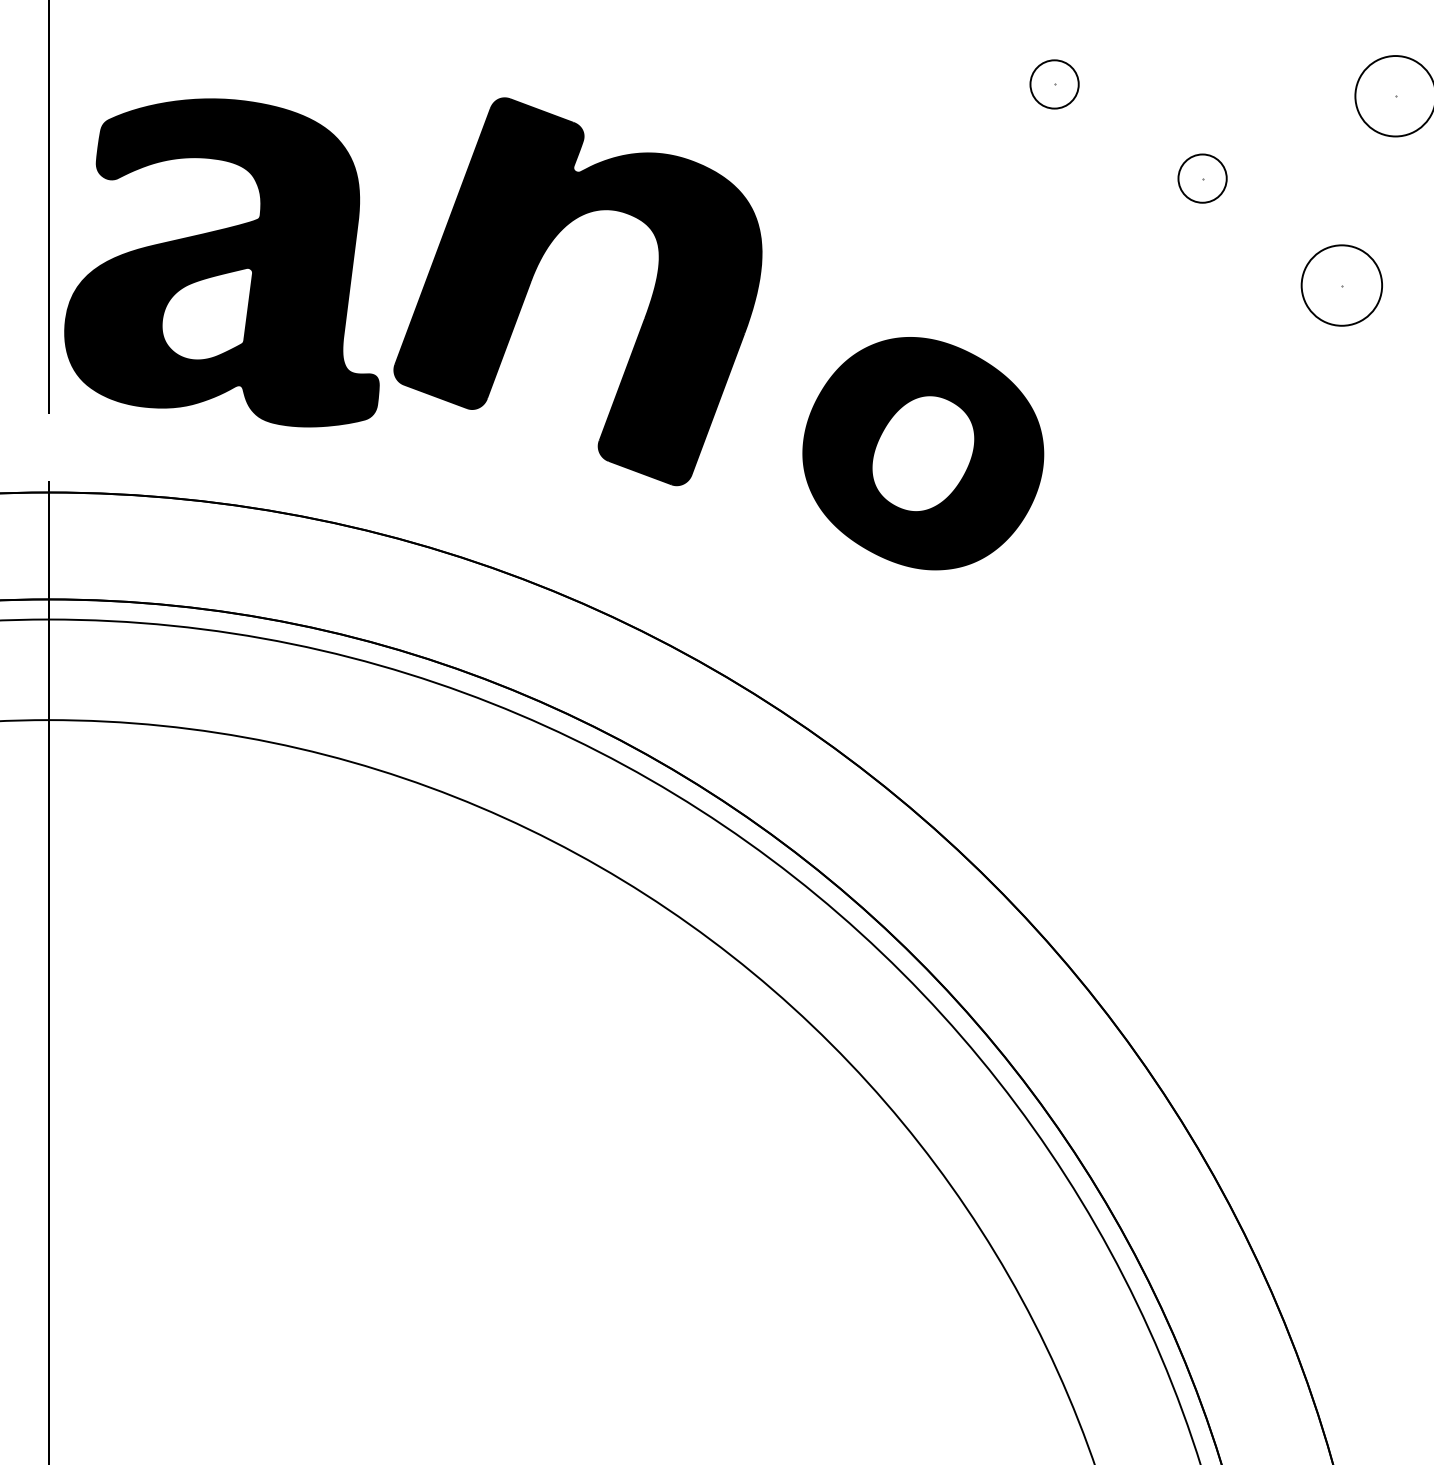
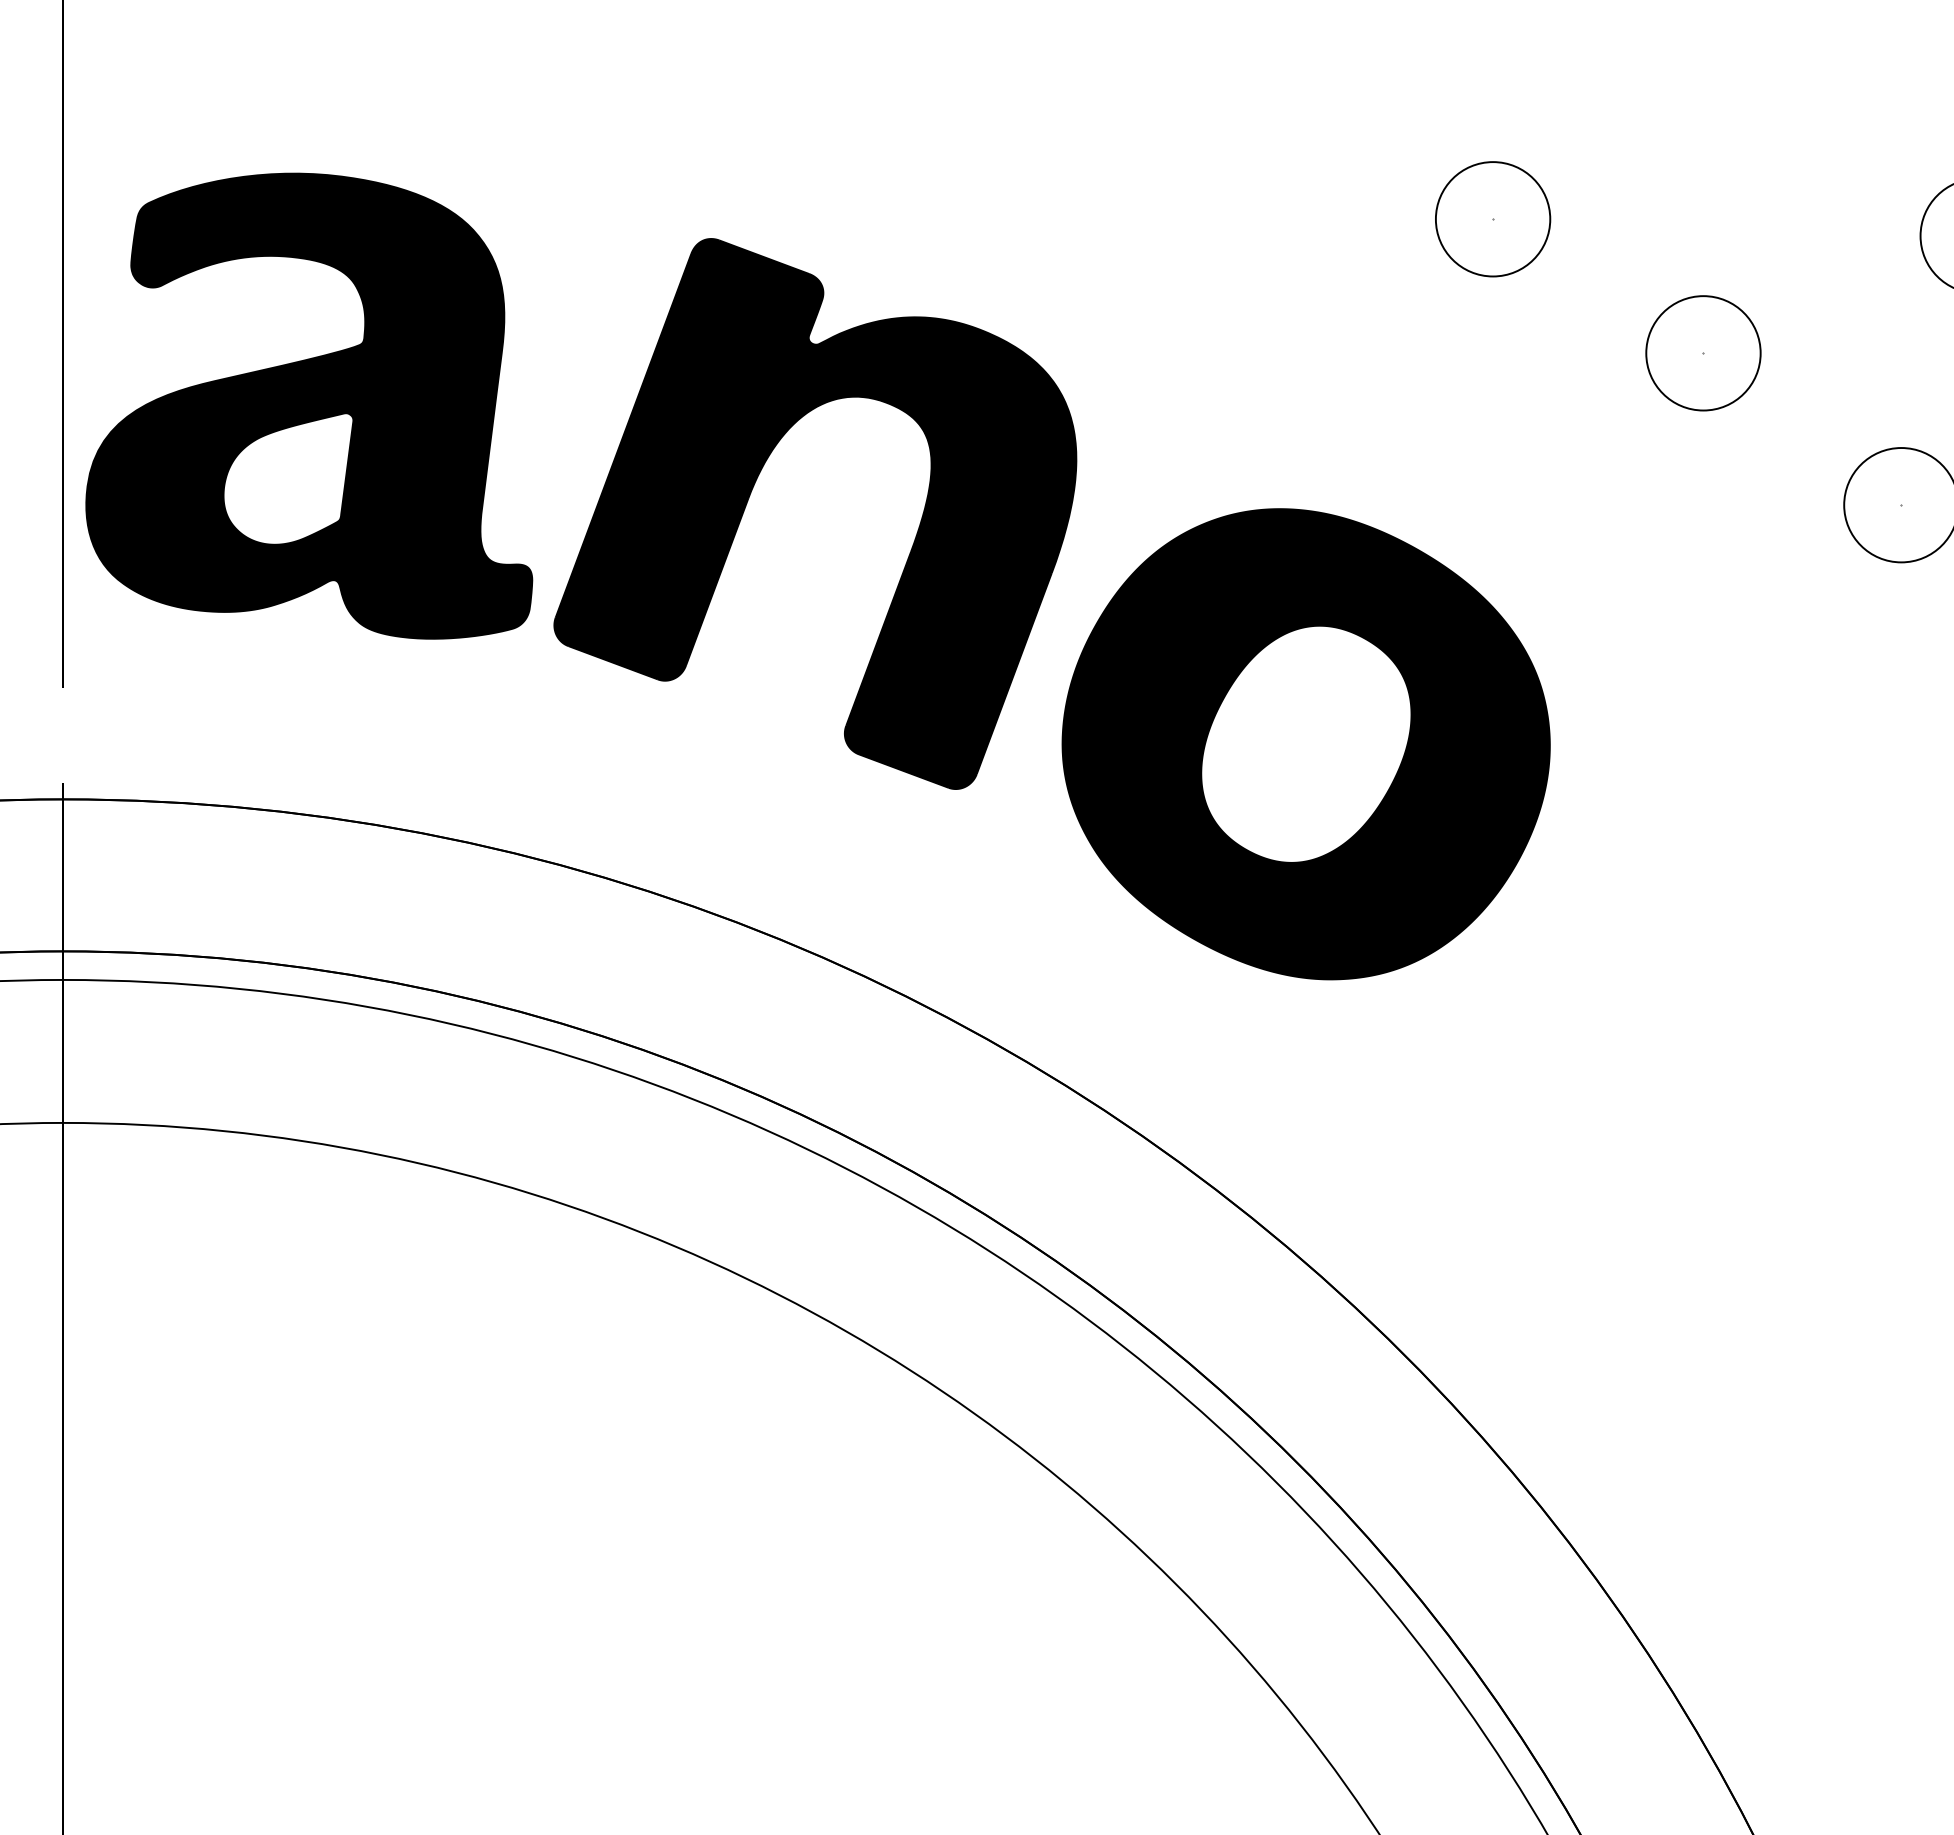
part: (1054, 84) -> (1492, 219), size x1.67
part: (1202, 178) -> (1703, 352), size x1.67
part: (221, 262) -> (308, 405), moved
part: (923, 453) -> (1306, 743), size x1.43

